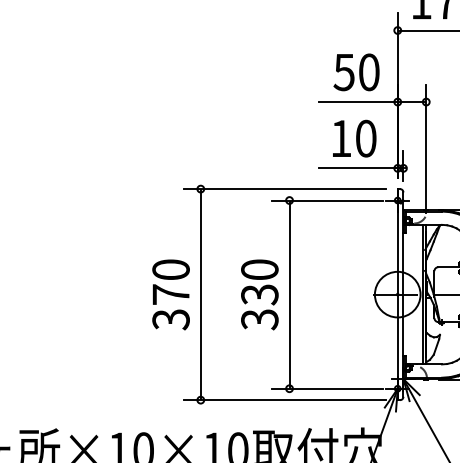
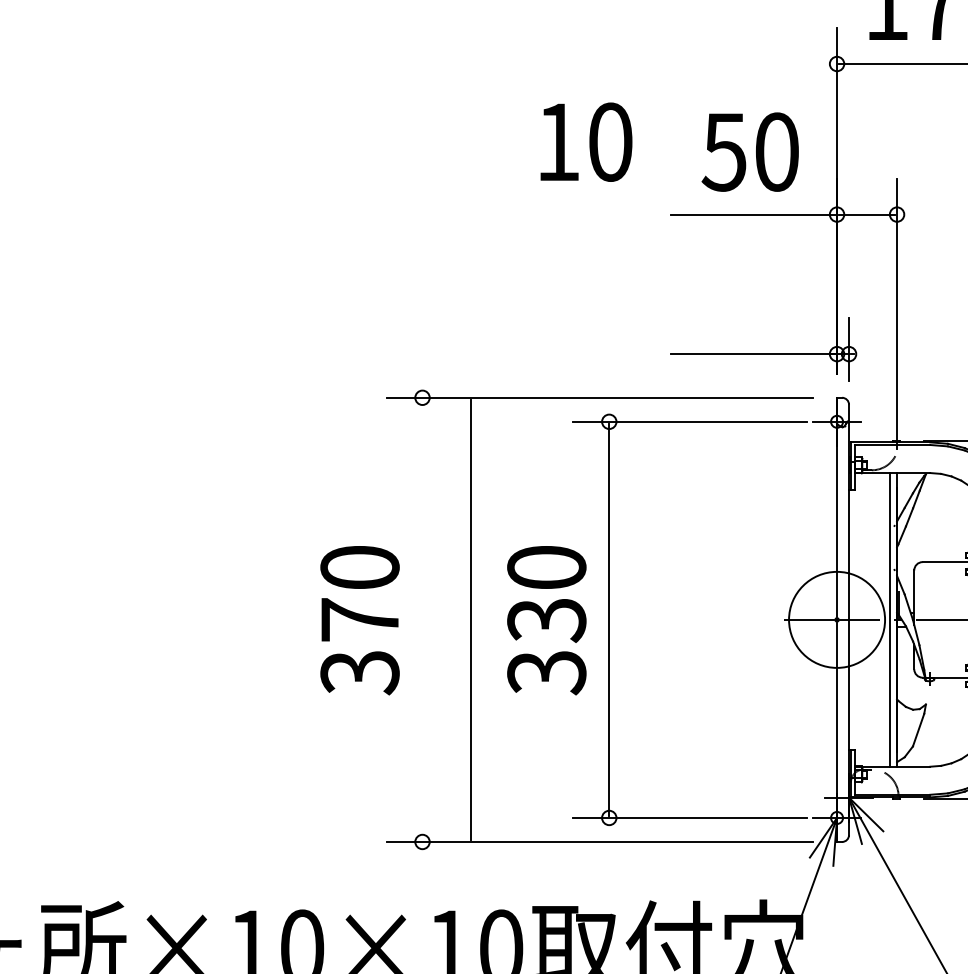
text: (354, 138) -> (586, 141), moved
line: (200, 294) -> (470, 619), moved

